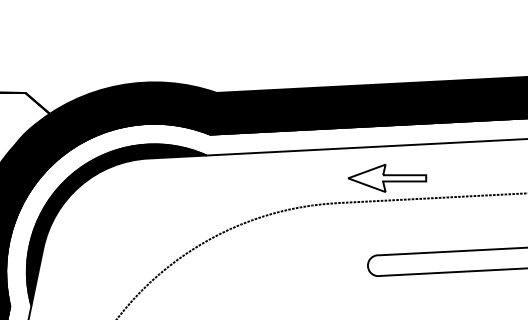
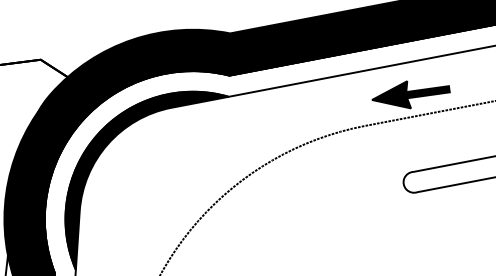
fill: (387, 178) -> (411, 94), added

